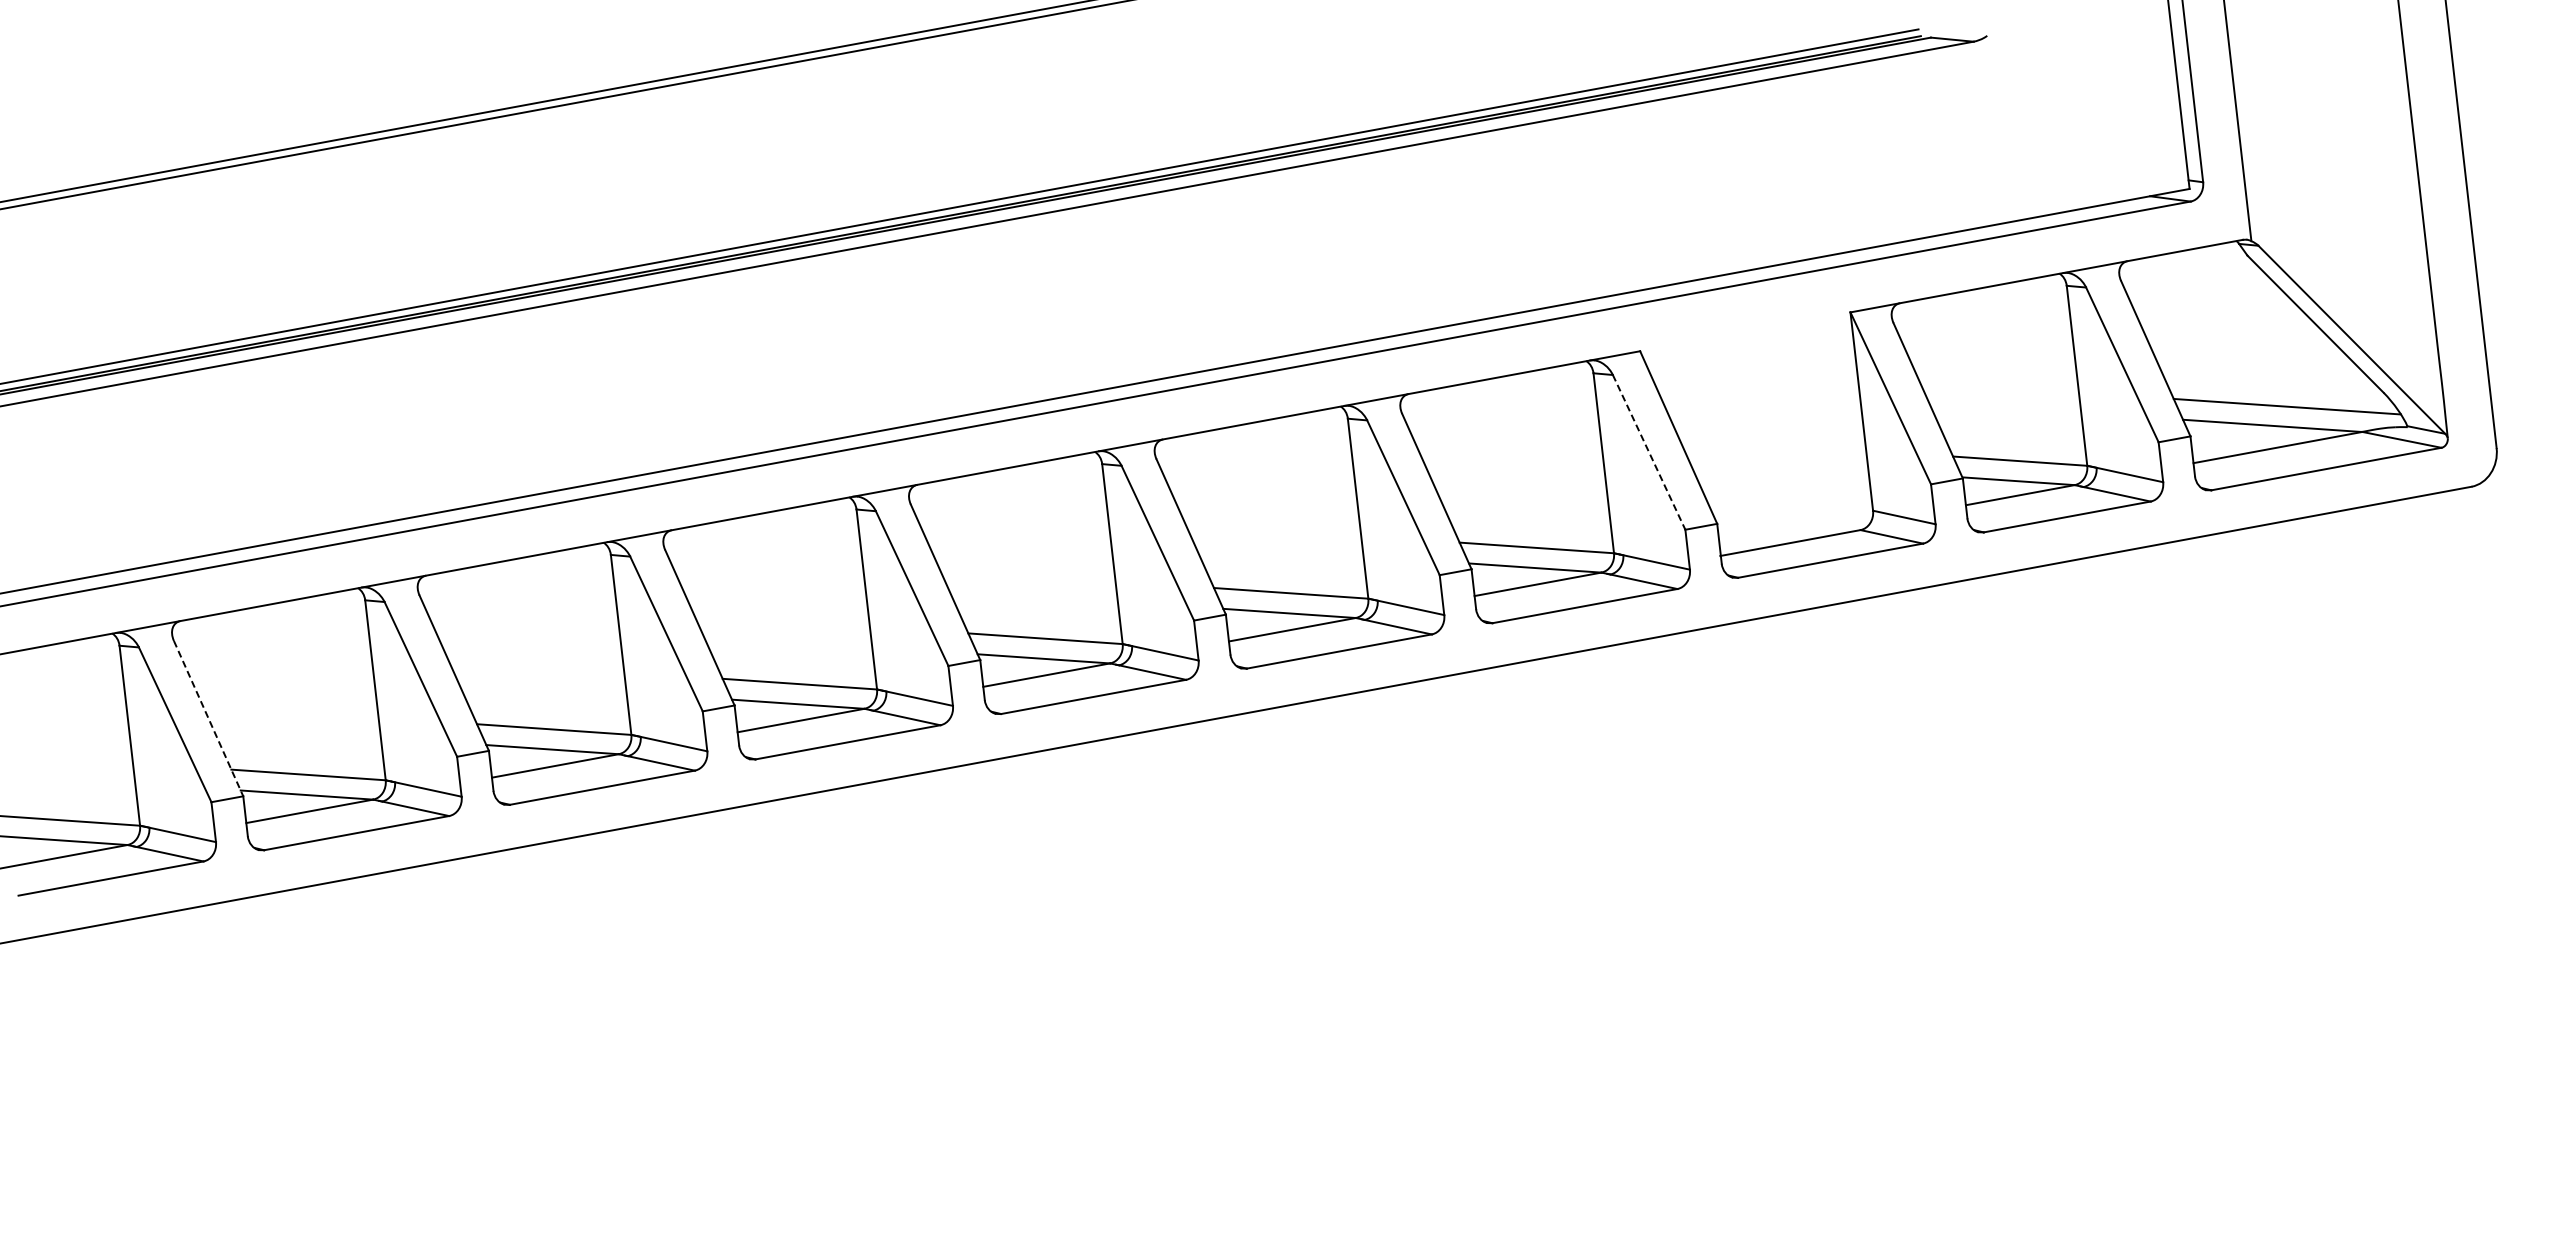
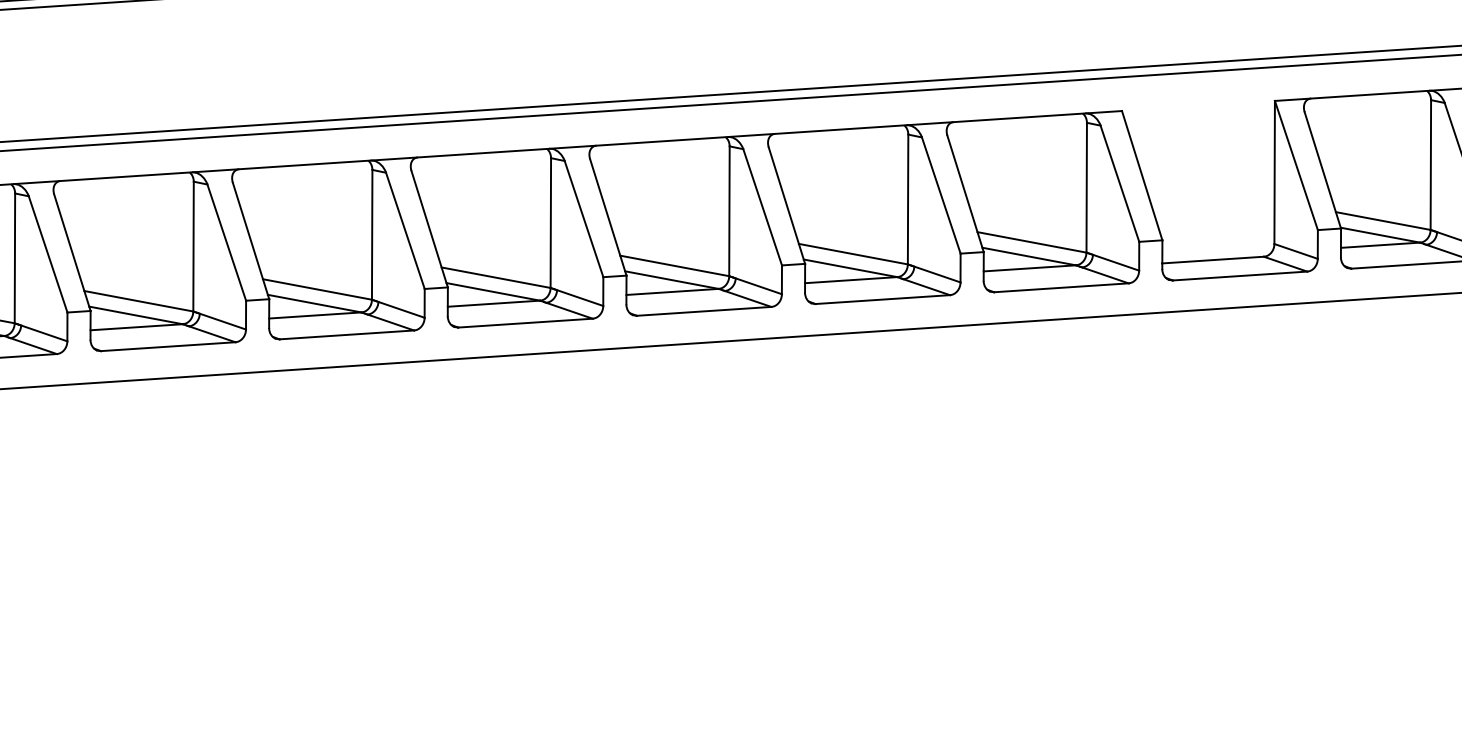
line: (1649, 452) -> (1120, 183), dashed -> solid
line: (208, 719) -> (72, 253), dashed -> solid

